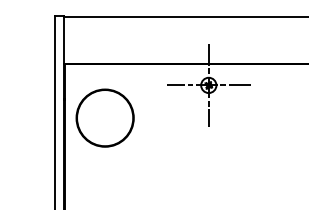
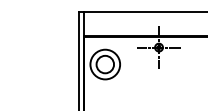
circle: (103, 118) -> (104, 64), size x0.6

